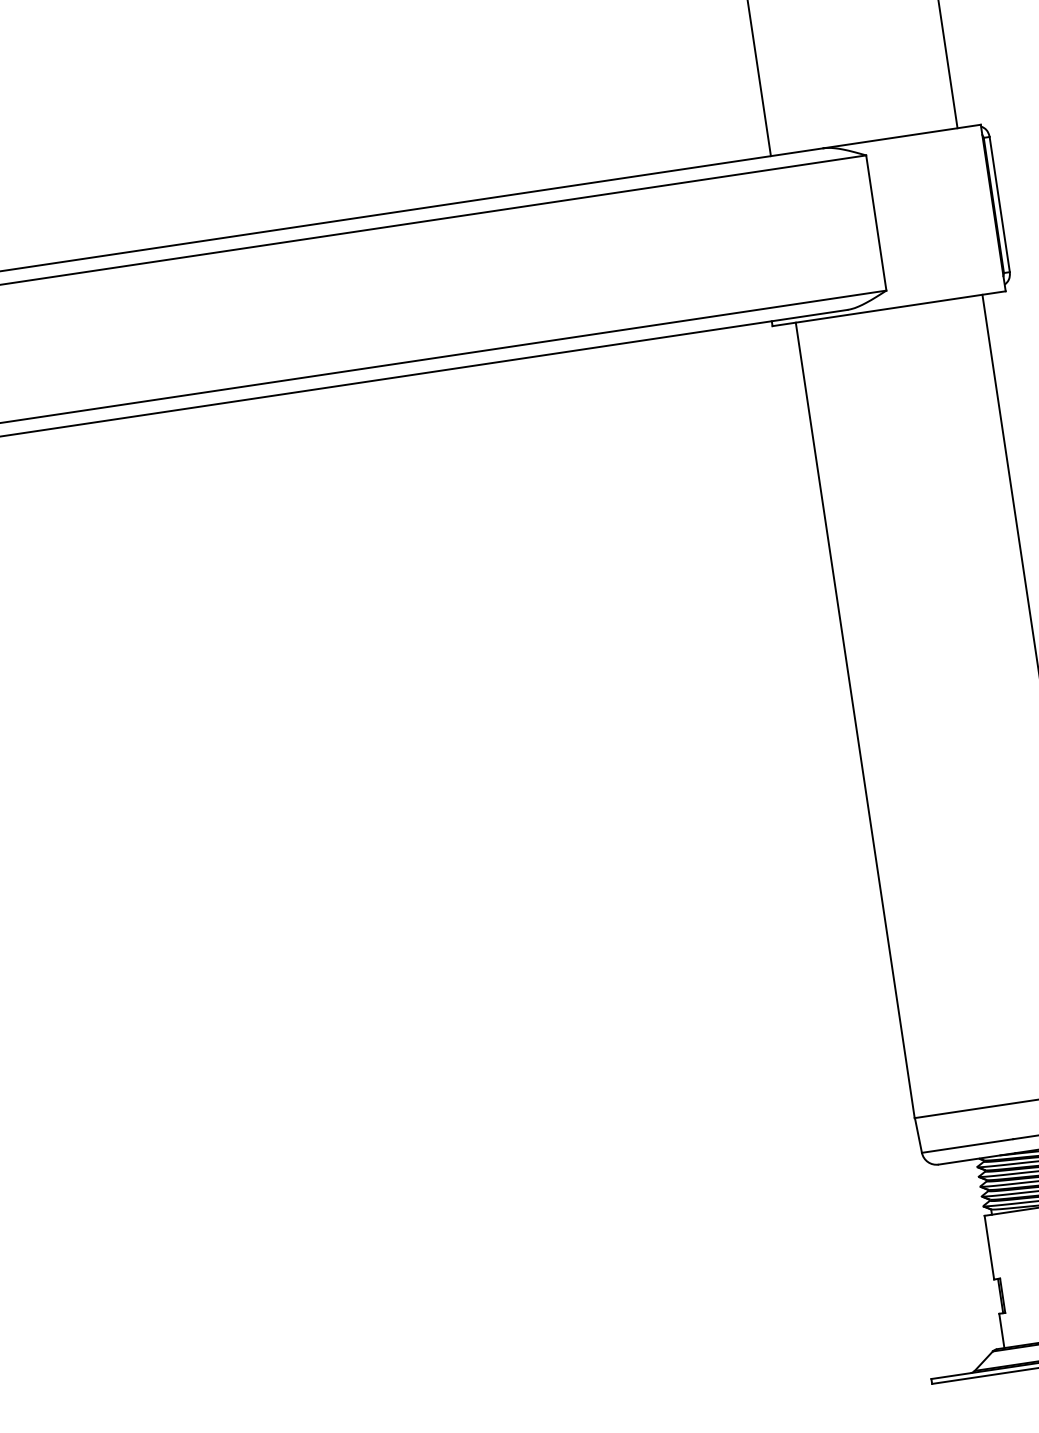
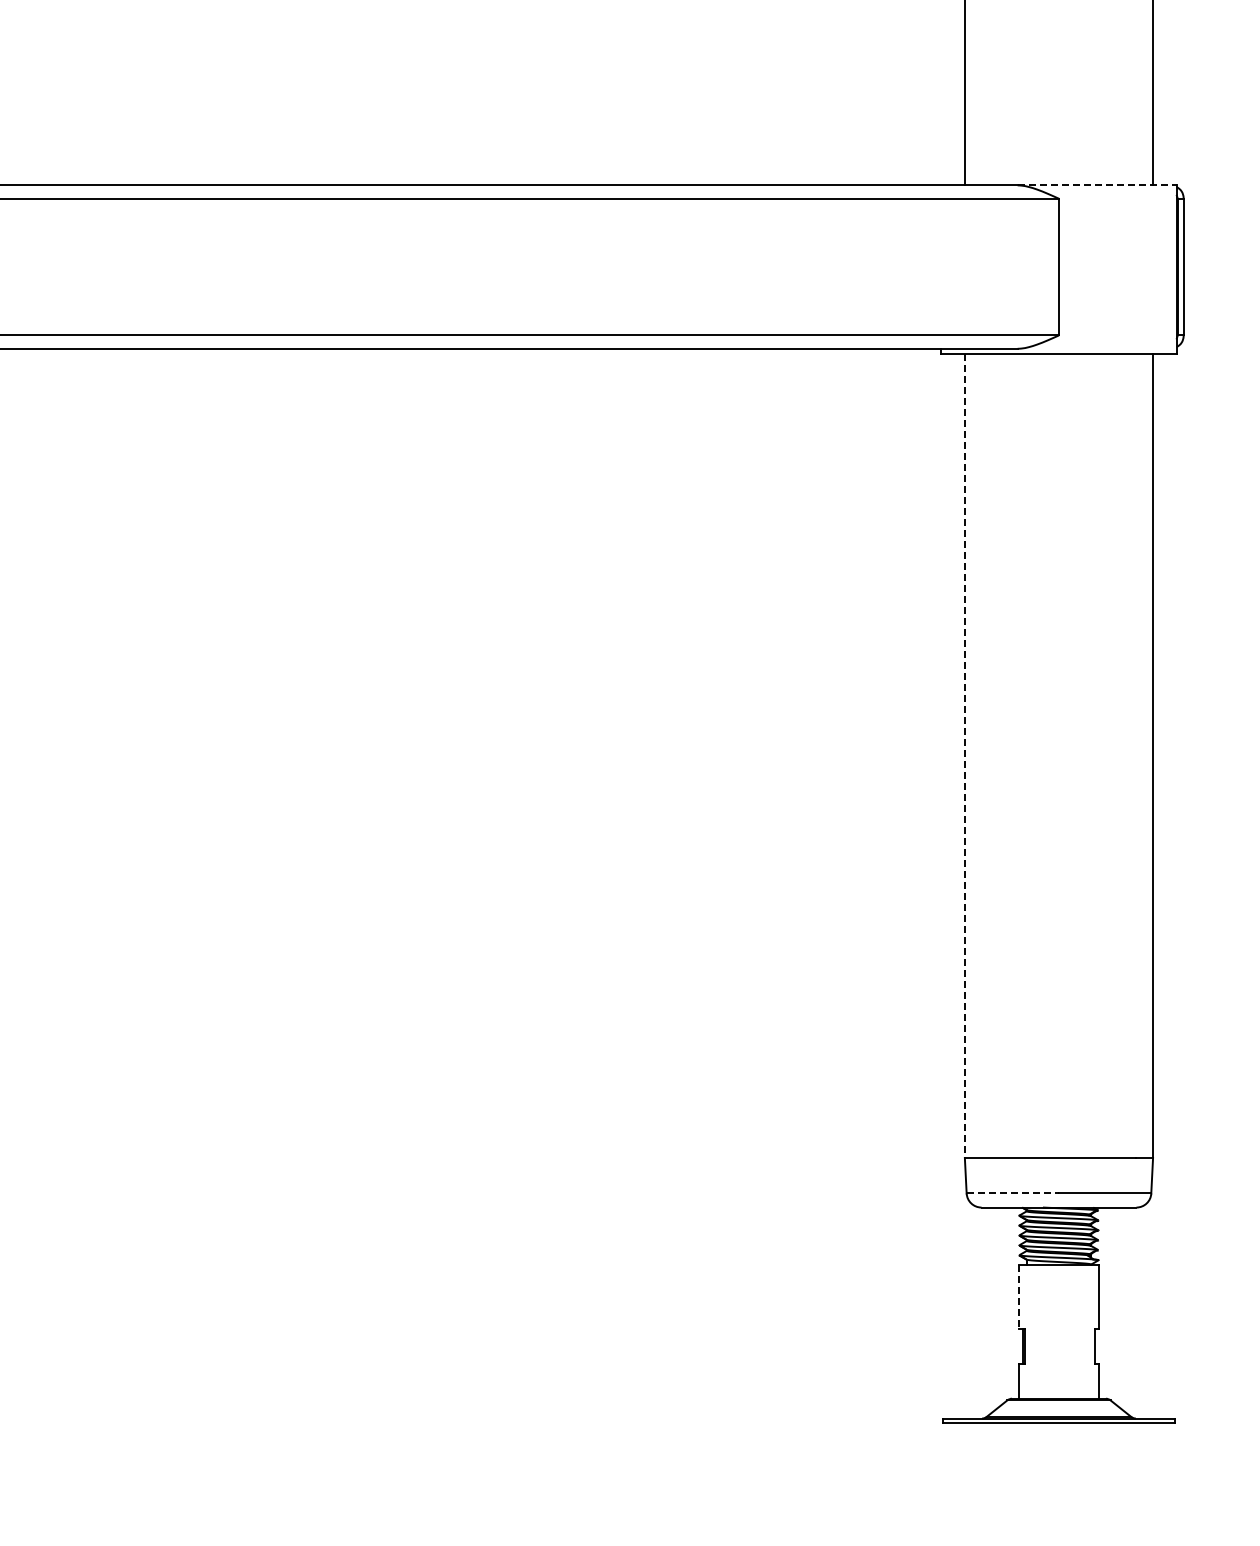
line: (902, 136) -> (1097, 185), solid -> dashed
line: (855, 721) -> (964, 756), solid -> dashed
line: (968, 1145) -> (1013, 1193), solid -> dashed
line: (989, 1247) -> (1019, 1297), solid -> dashed

